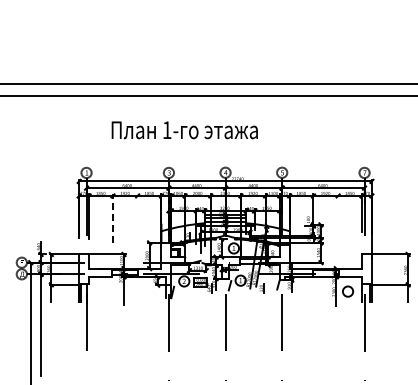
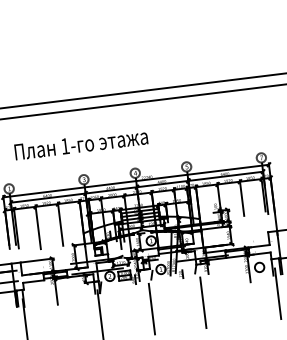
text: (184, 130) -> (81, 144), moved
line: (338, 213) -> (242, 197), added
line: (112, 217) -> (37, 226), dashed -> solid
line: (137, 217) -> (60, 223), added

